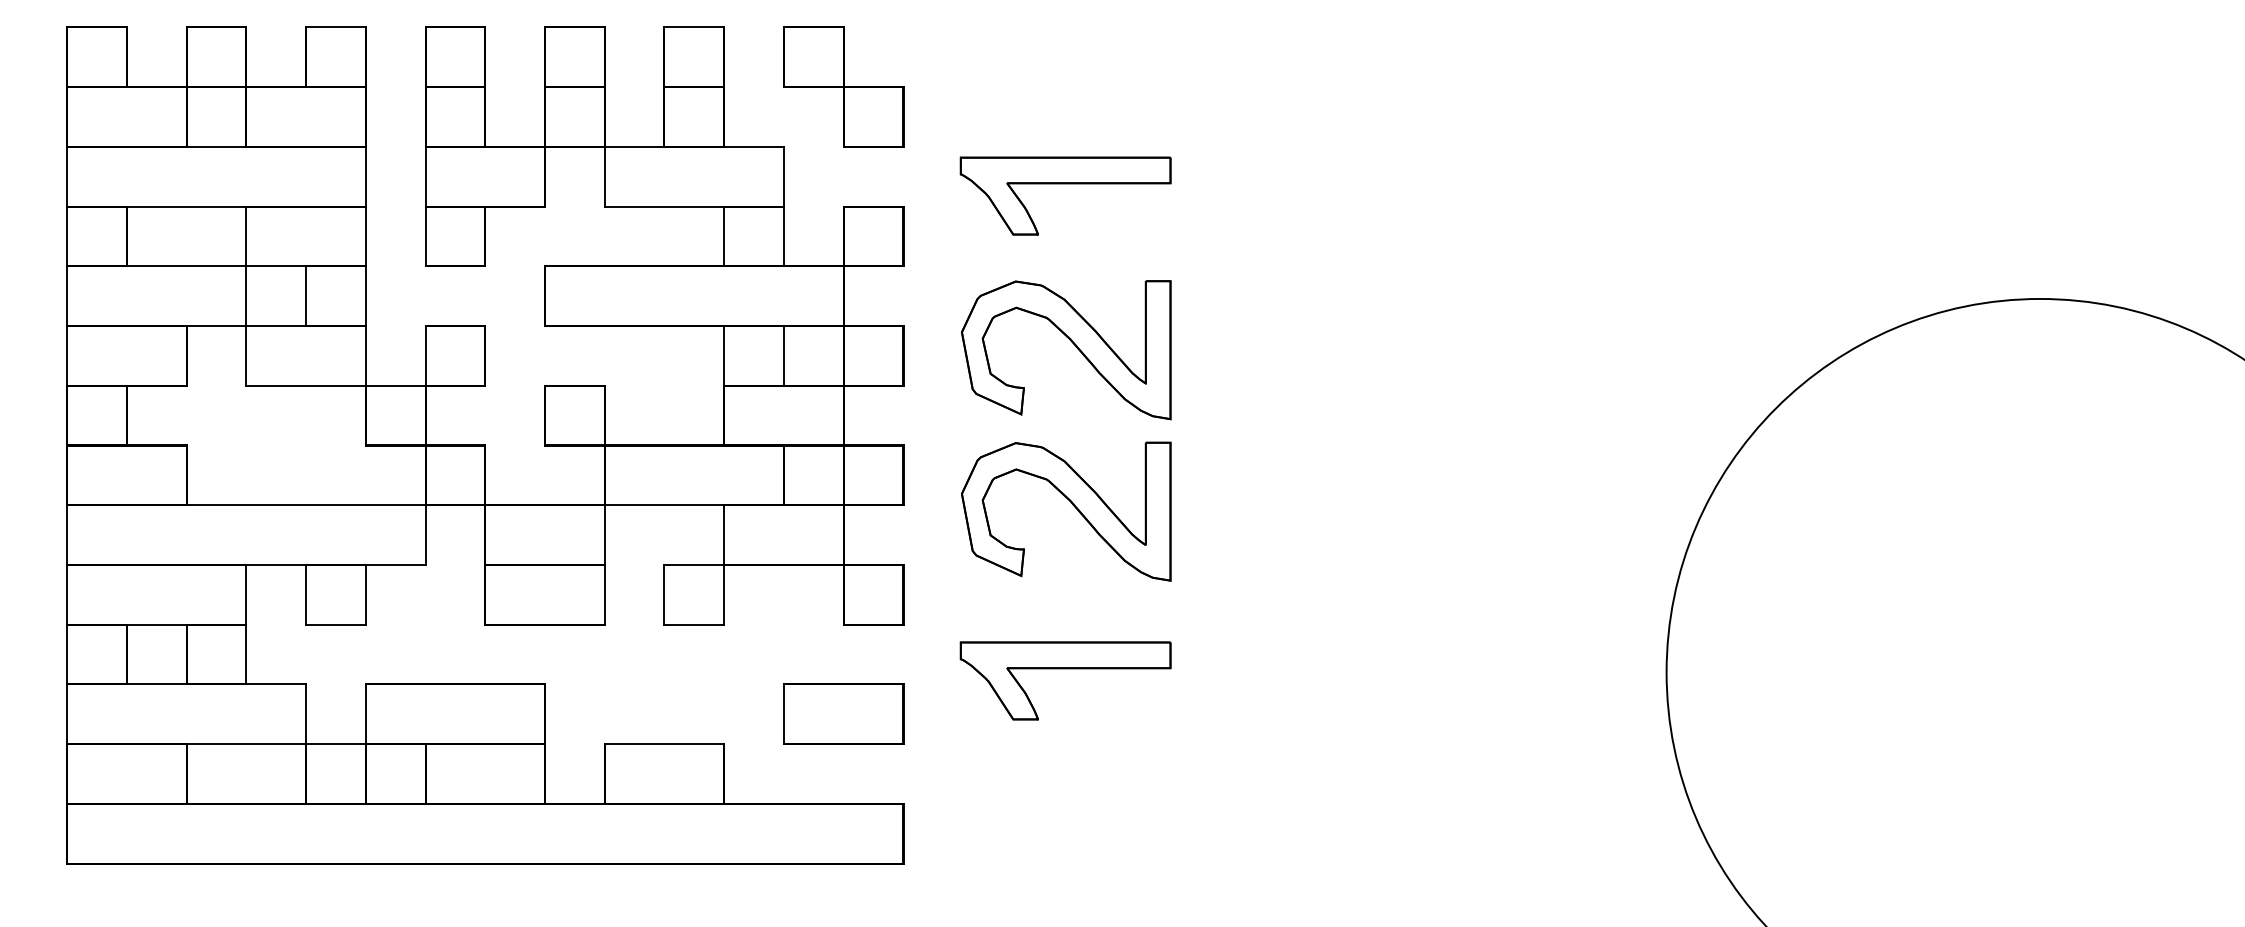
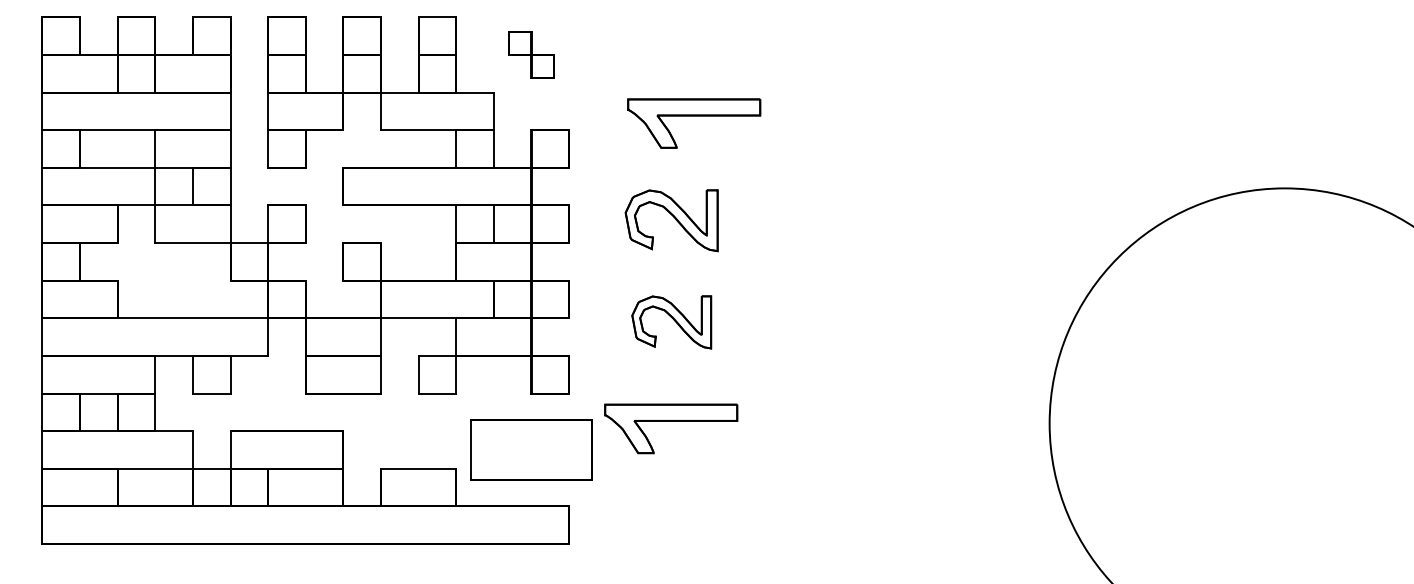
part: (843, 86) -> (531, 54), size x0.6
part: (1066, 184) -> (694, 116), moved
part: (1066, 349) -> (671, 220), size x0.7
part: (1066, 511) -> (671, 322), size x0.6
part: (843, 713) -> (531, 449), size x1.6

